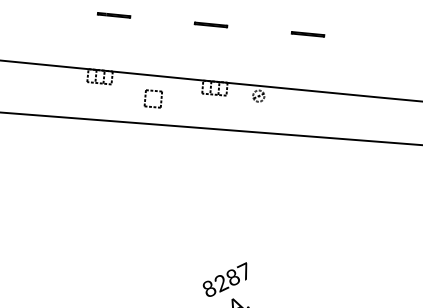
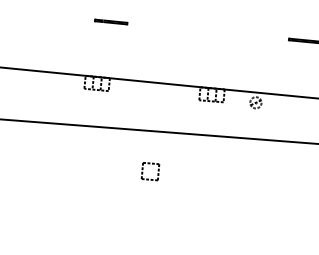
line: (210, 24) -> (207, 31), removed
part: (146, 97) -> (143, 170), moved

